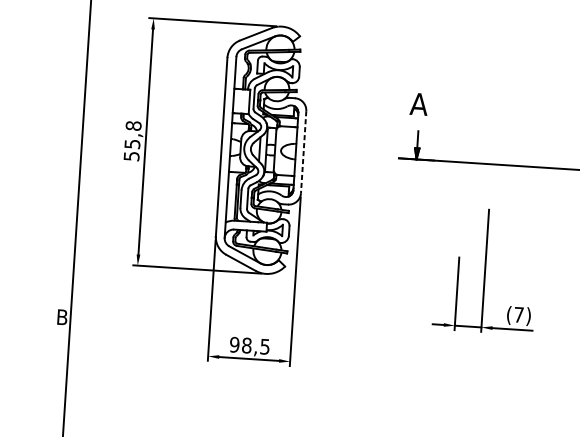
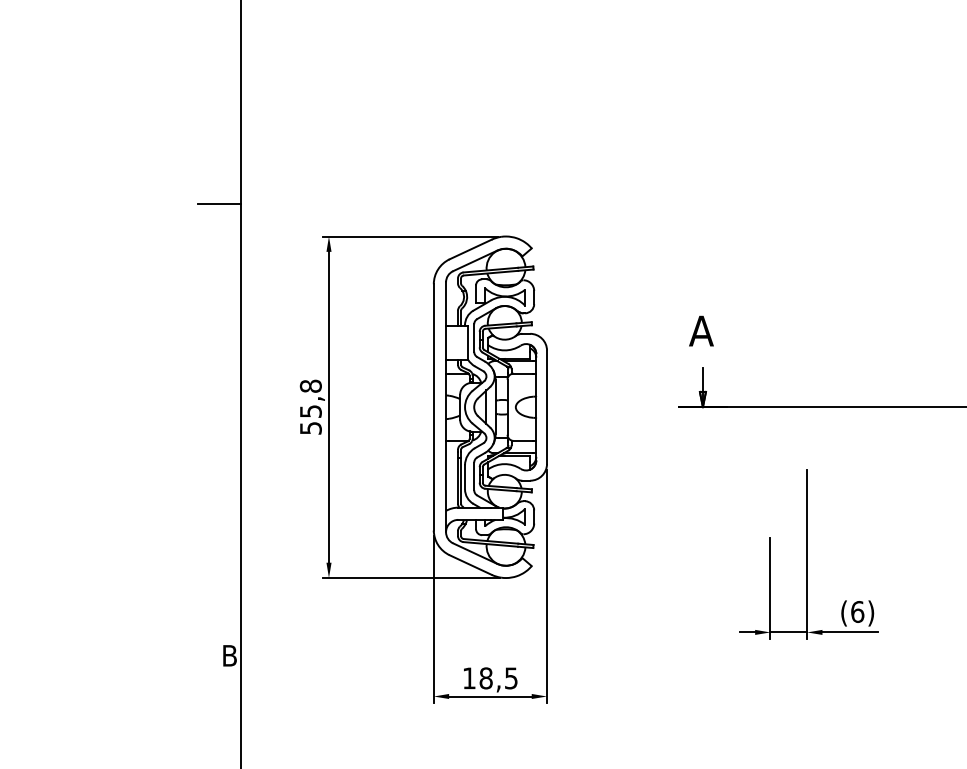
line: (303, 152) -> (547, 407), dashed -> solid
text: (518, 314) -> (857, 611), (7) -> (6)
text: (234, 344) -> (468, 678), 98,5 -> 18,5

